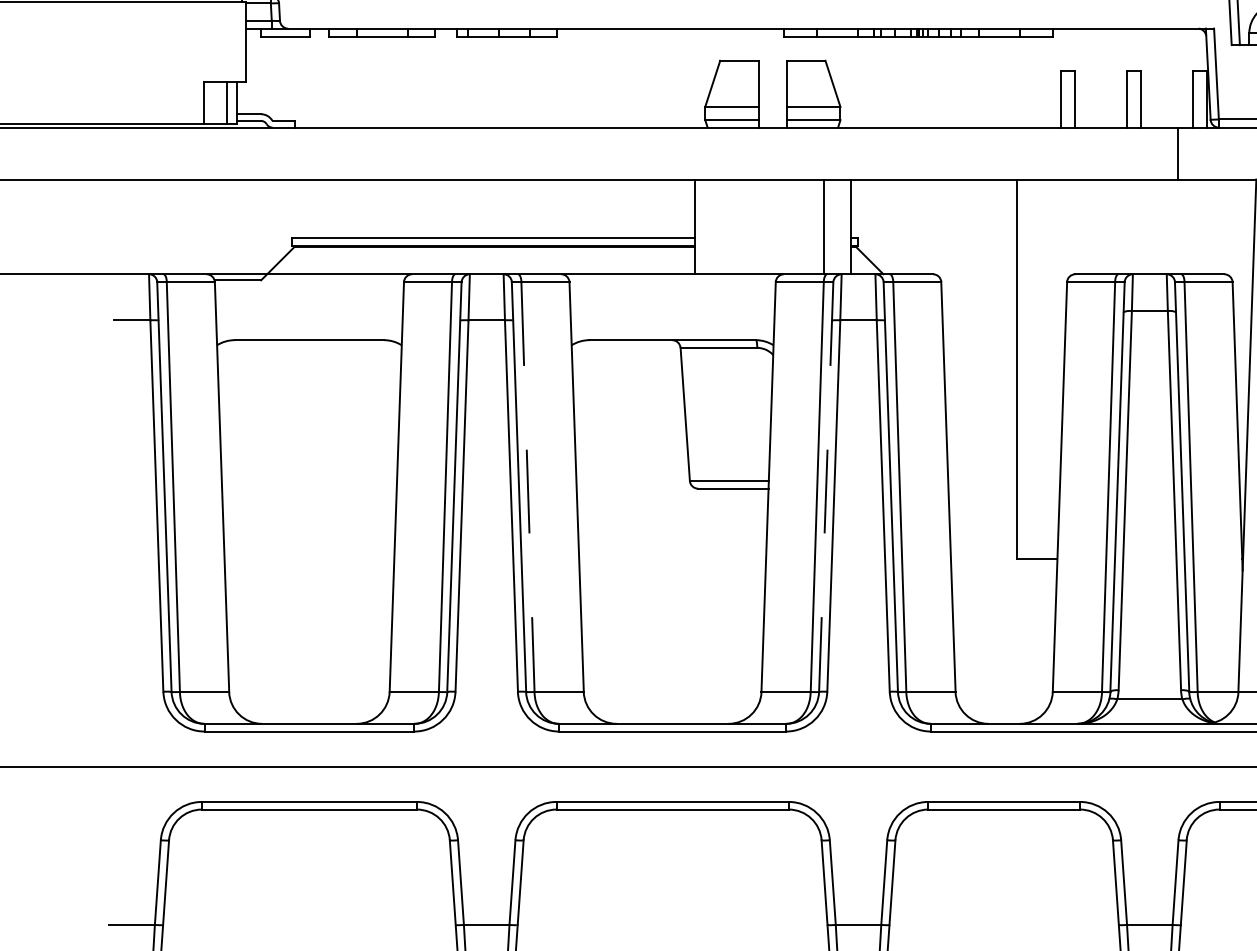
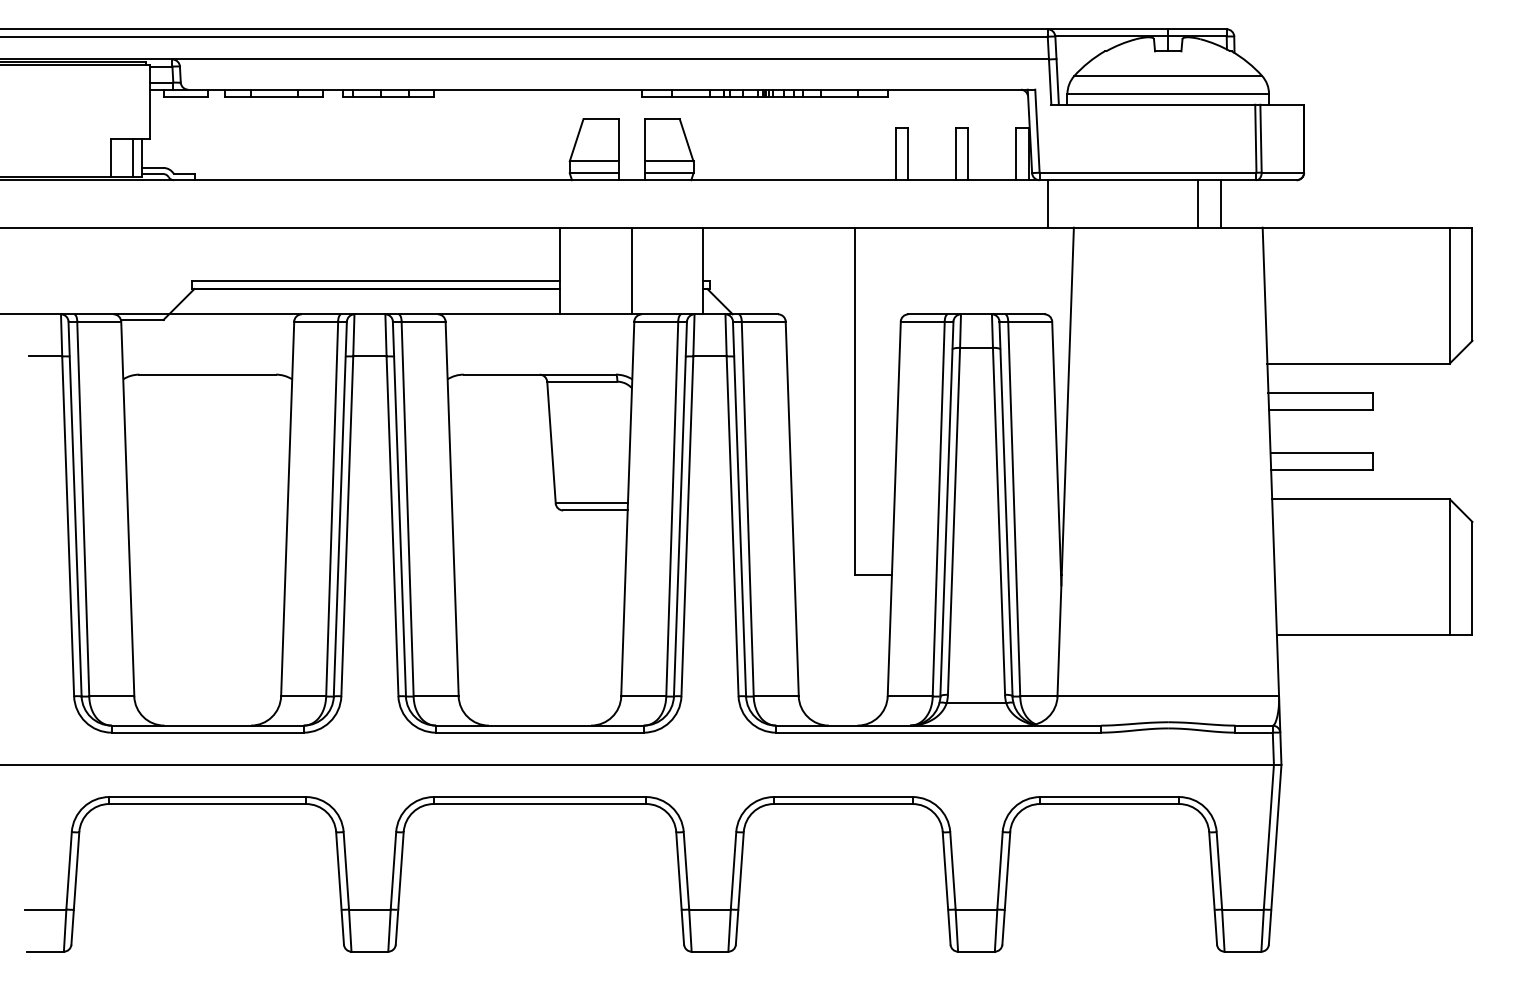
line: (1178, 153) -> (1047, 203), moved
line: (824, 226) -> (631, 270), moved
line: (527, 487) -> (407, 509), dashed -> solid
line: (826, 487) -> (680, 509), dashed -> solid

